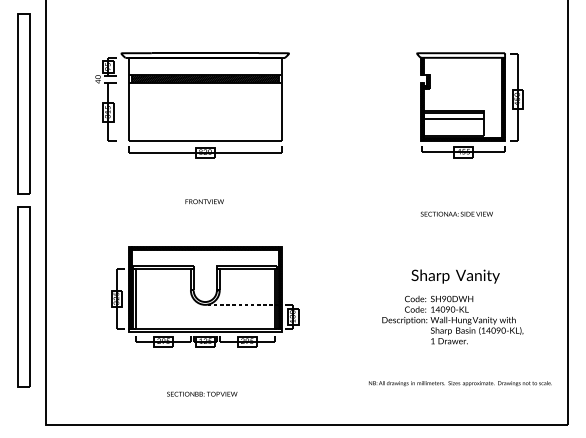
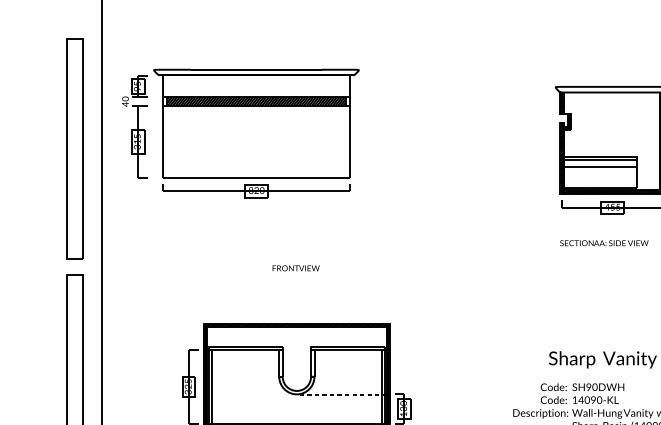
part: (192, 105) -> (240, 133), moved
text: (456, 213) -> (603, 242), moved

